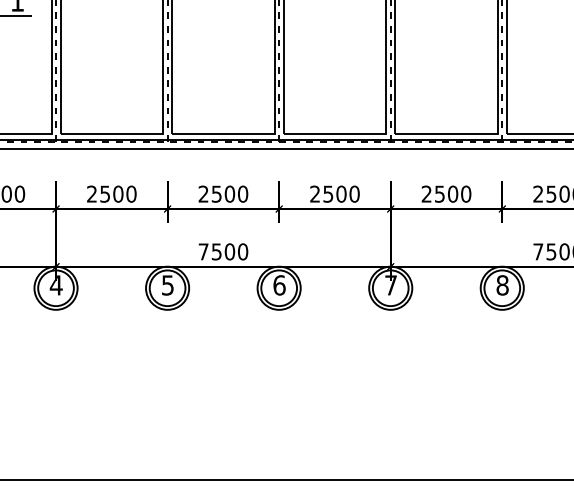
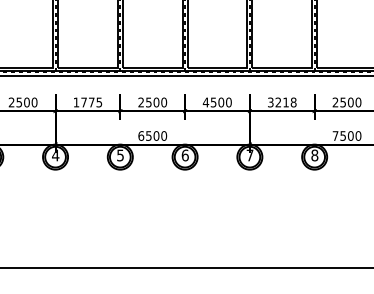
text: (111, 194) -> (87, 102), 2500 -> 1775
text: (314, 194) -> (205, 102), 2500 -> 4500
text: (446, 194) -> (282, 102), 2500 -> 3218
text: (204, 250) -> (141, 135), 7500 -> 6500

